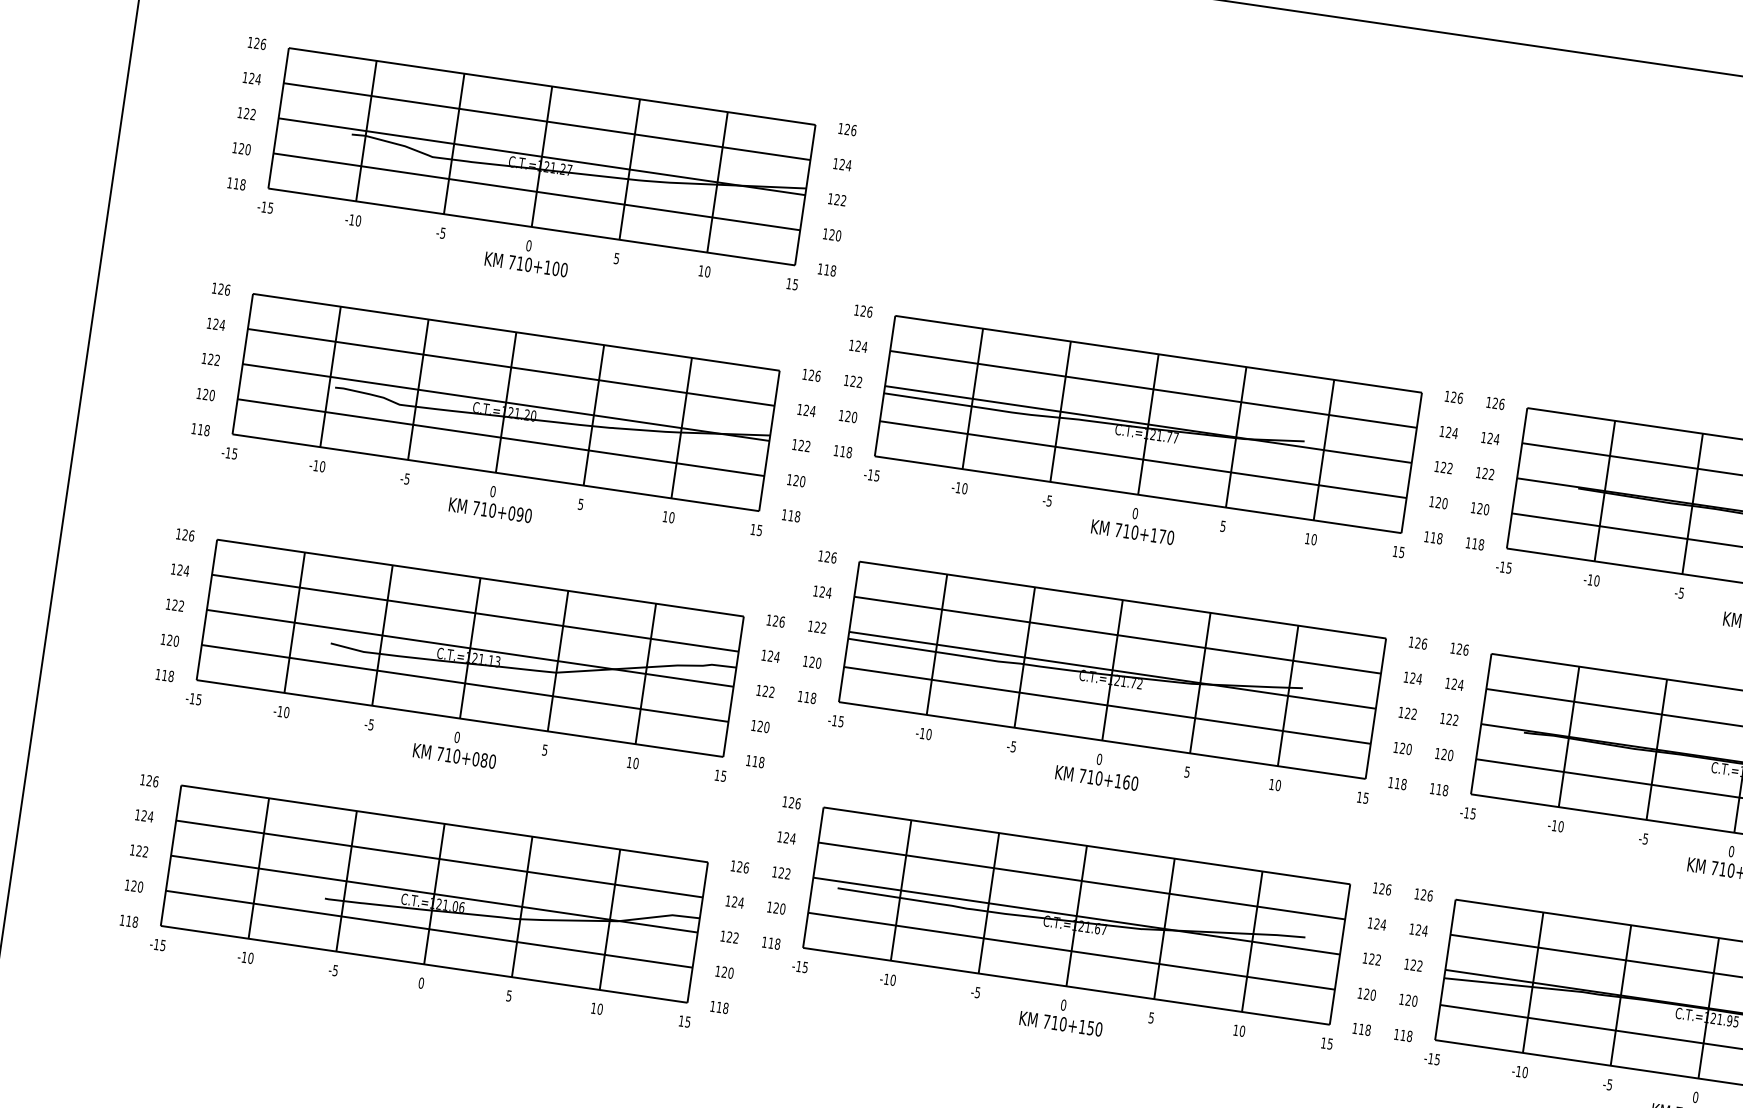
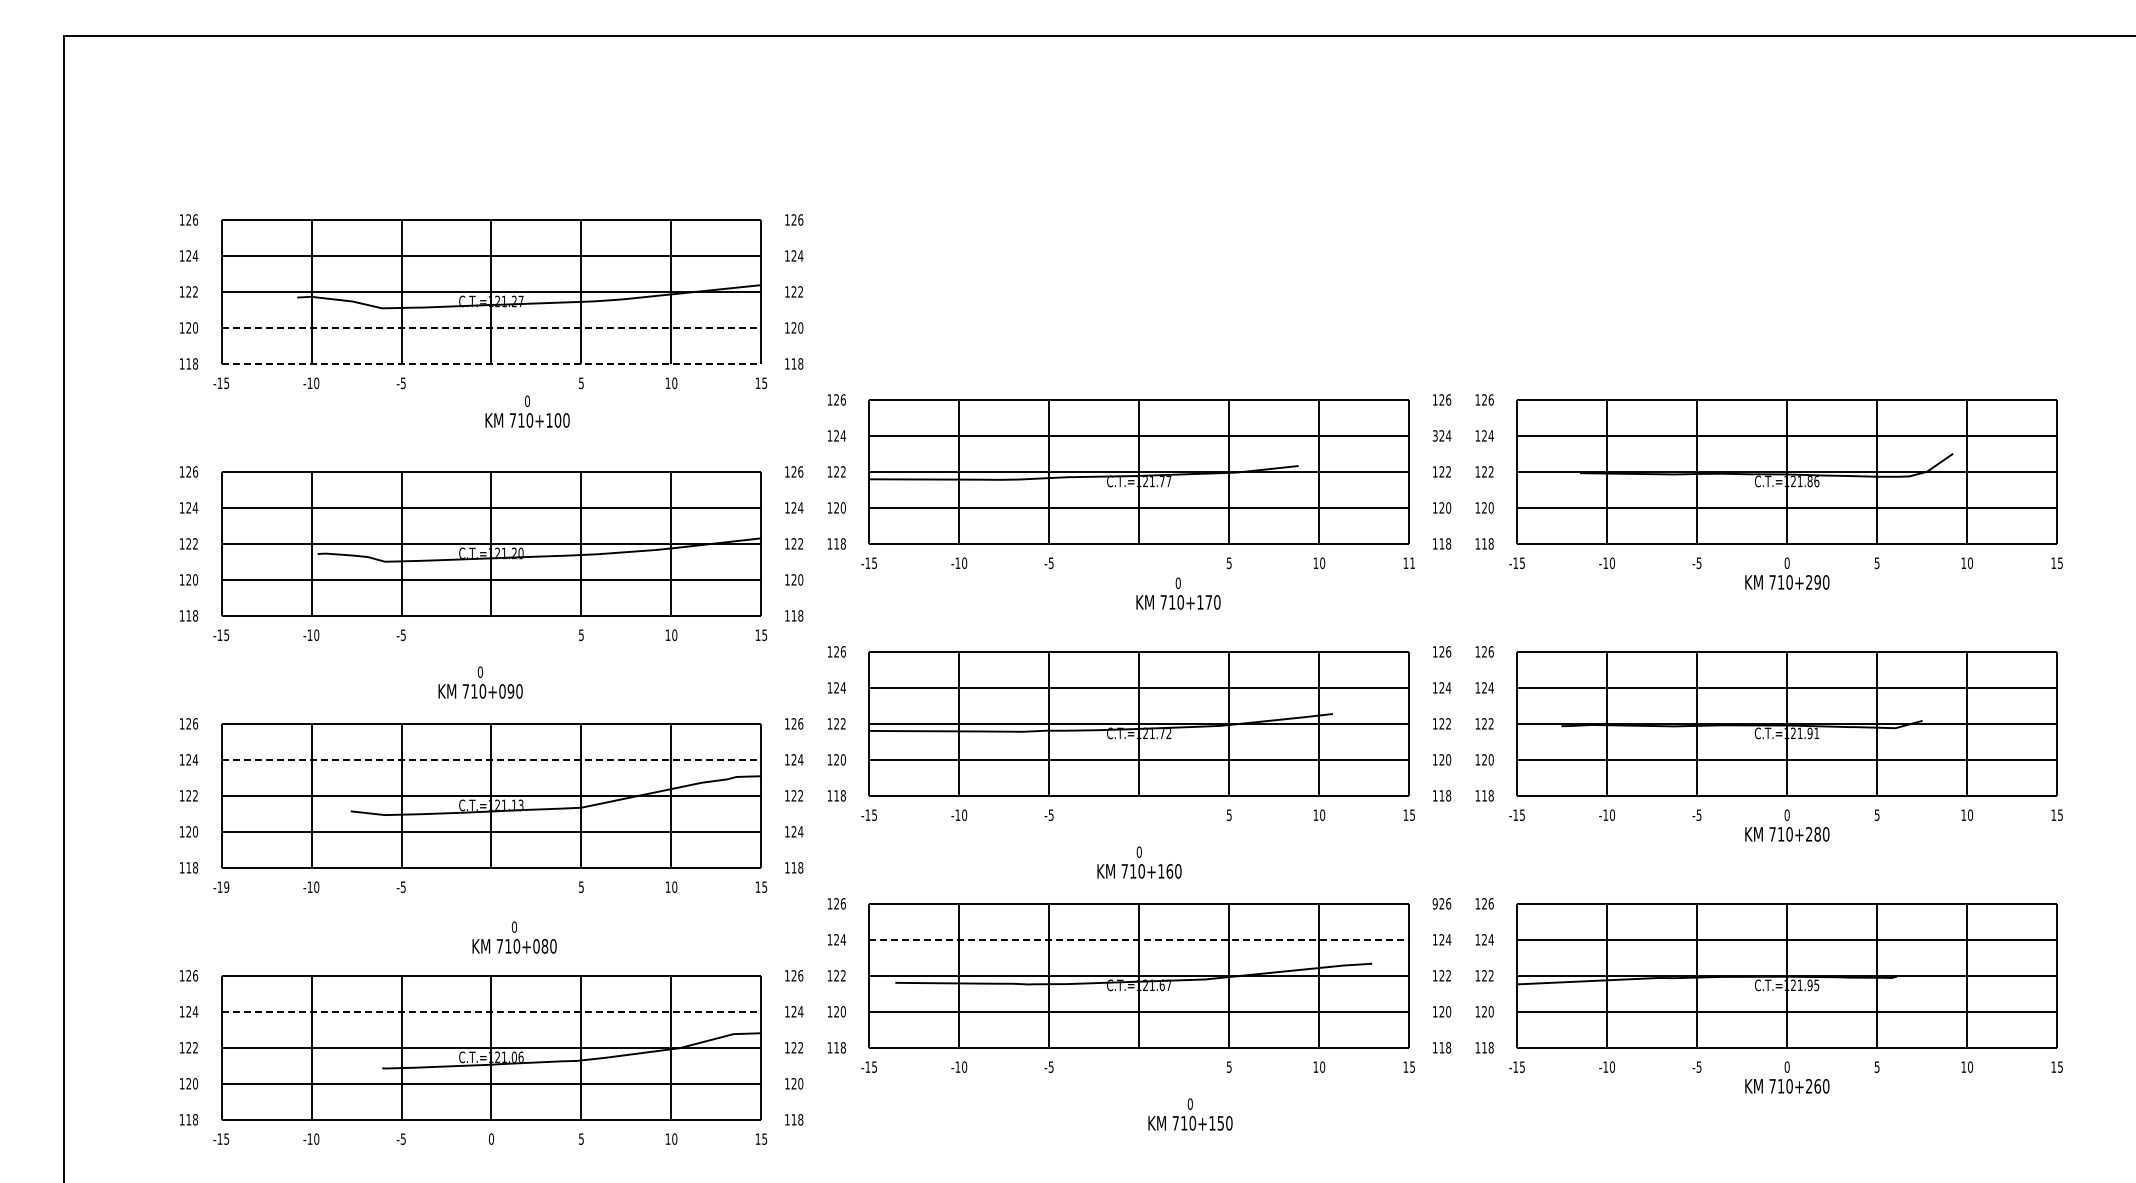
line: (536, 191) -> (491, 327), solid -> dashed
line: (531, 226) -> (491, 363), solid -> dashed
text: (527, 255) -> (527, 411), moved
text: (1441, 430) -> (1434, 435), 124 -> 324
text: (491, 501) -> (480, 682), moved
text: (1134, 523) -> (1178, 593), moved
text: (1401, 552) -> (1412, 563), 15 -> 11
line: (475, 612) -> (491, 759), solid -> dashed
text: (198, 699) -> (226, 886), -15 -> -19
text: (766, 727) -> (800, 831), 120 -> 124
text: (455, 747) -> (514, 937), moved
text: (1098, 769) -> (1139, 862), moved
line: (439, 858) -> (491, 1011), solid -> dashed
line: (1082, 880) -> (1139, 939), solid -> dashed
text: (1374, 887) -> (1434, 903), 126 -> 926
text: (1062, 1015) -> (1190, 1114), moved

